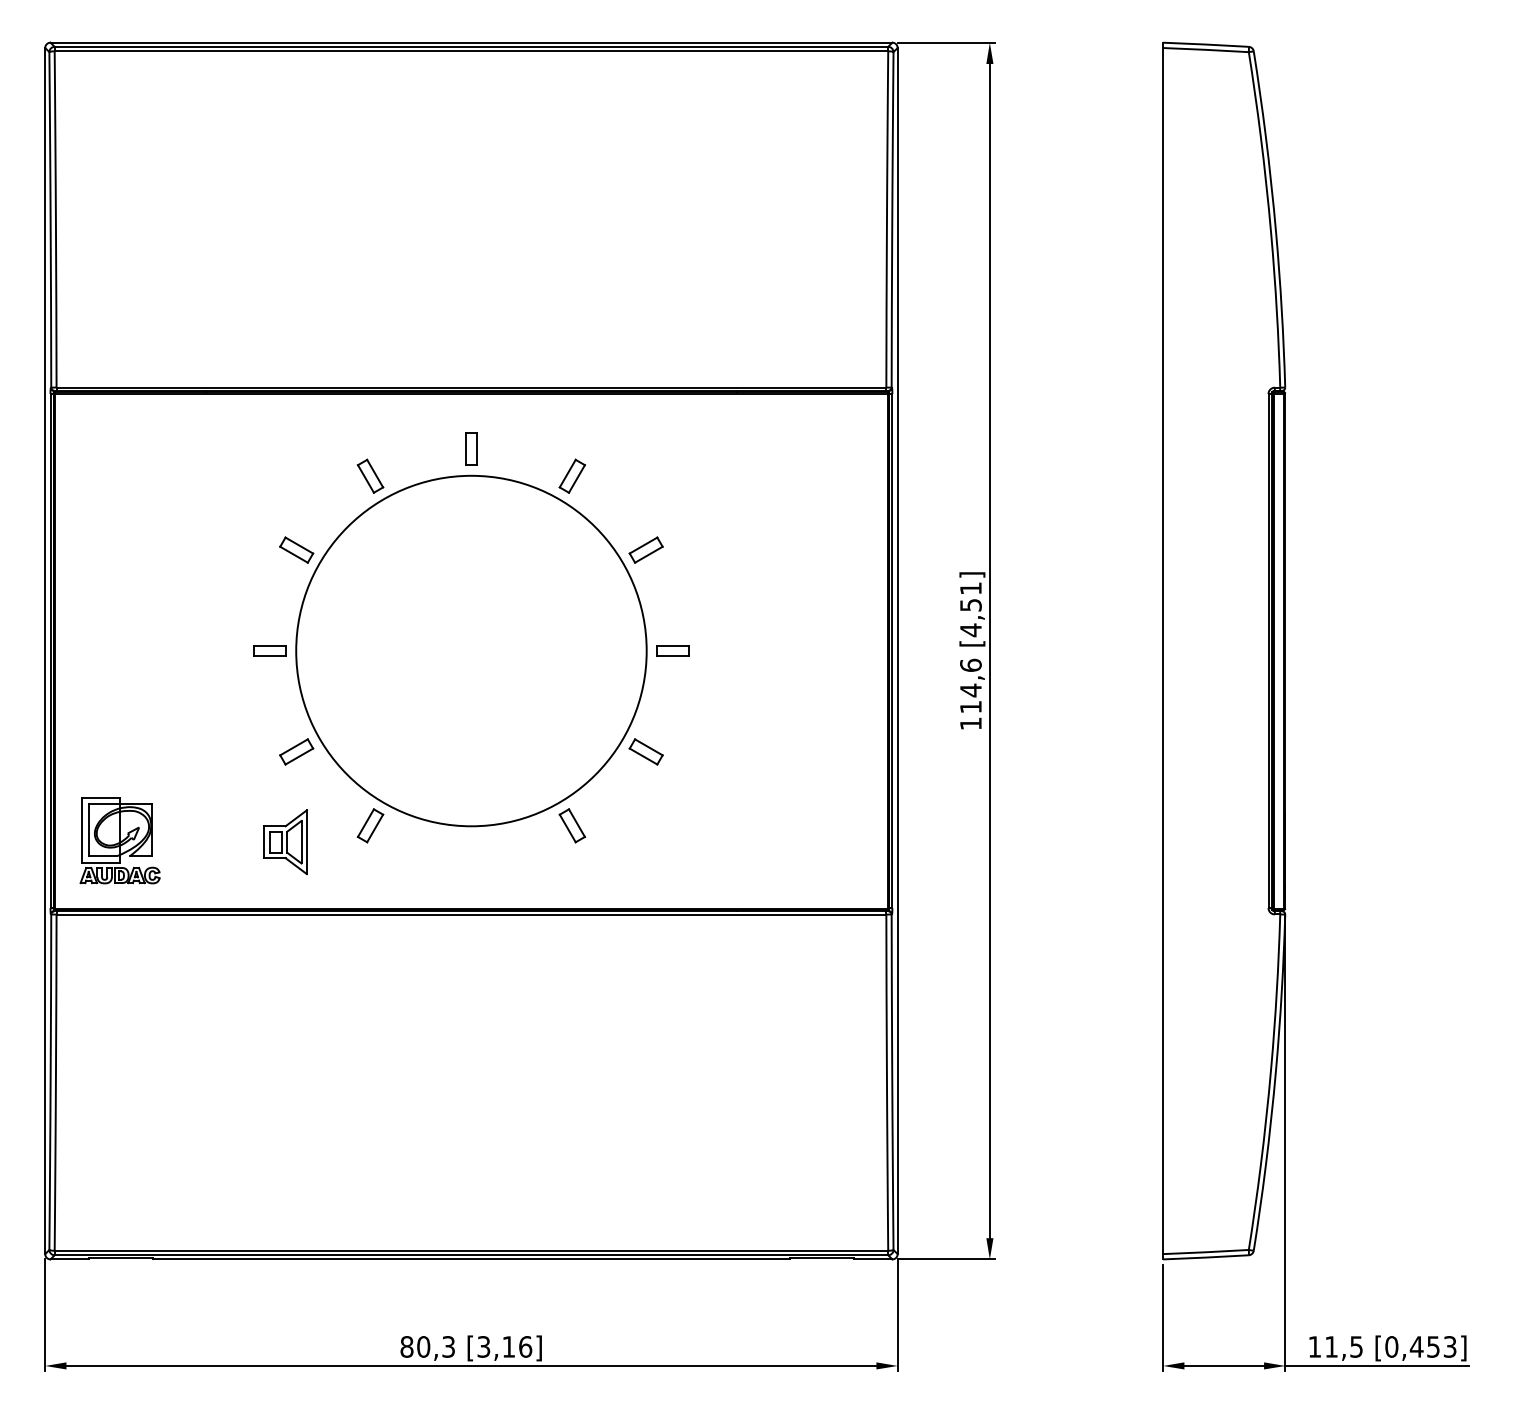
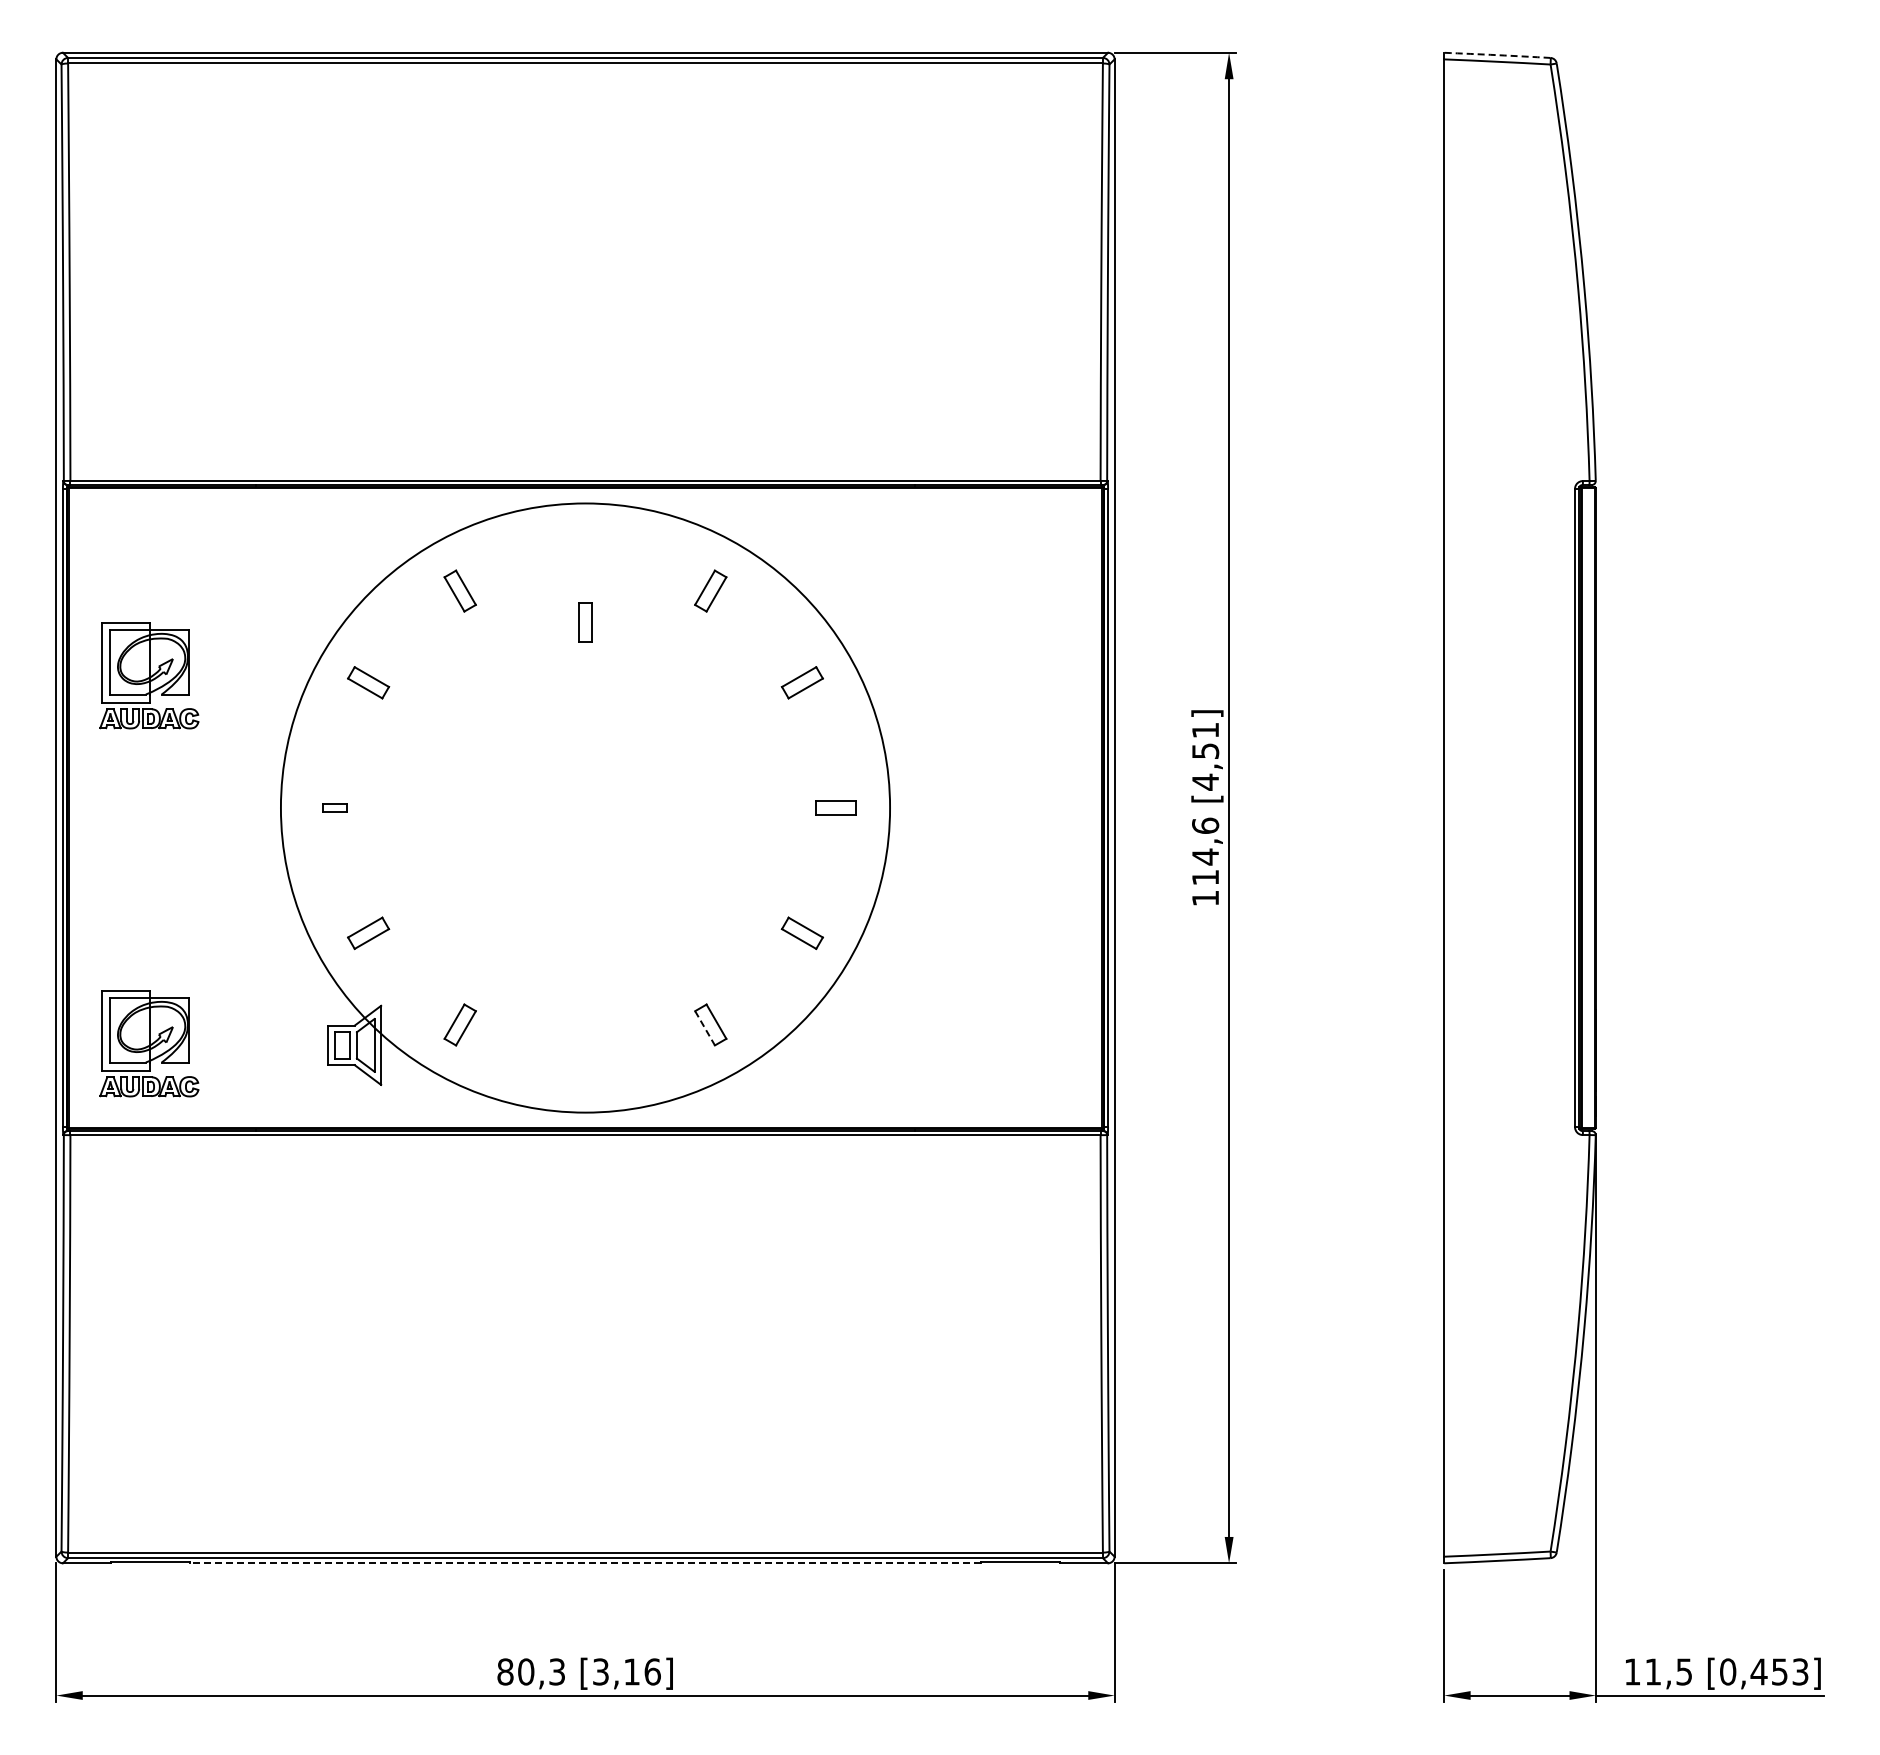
arc: (1206, 44) -> (1497, 55), solid -> dashed
part: (471, 449) -> (585, 622), moved
part: (120, 544) -> (149, 675), added
part: (269, 650) -> (334, 807), size x0.6
circle: (471, 650) -> (585, 807), size x1.4
line: (568, 828) -> (705, 1028), solid -> dashed
line: (471, 1259) -> (585, 1563), solid -> dashed

